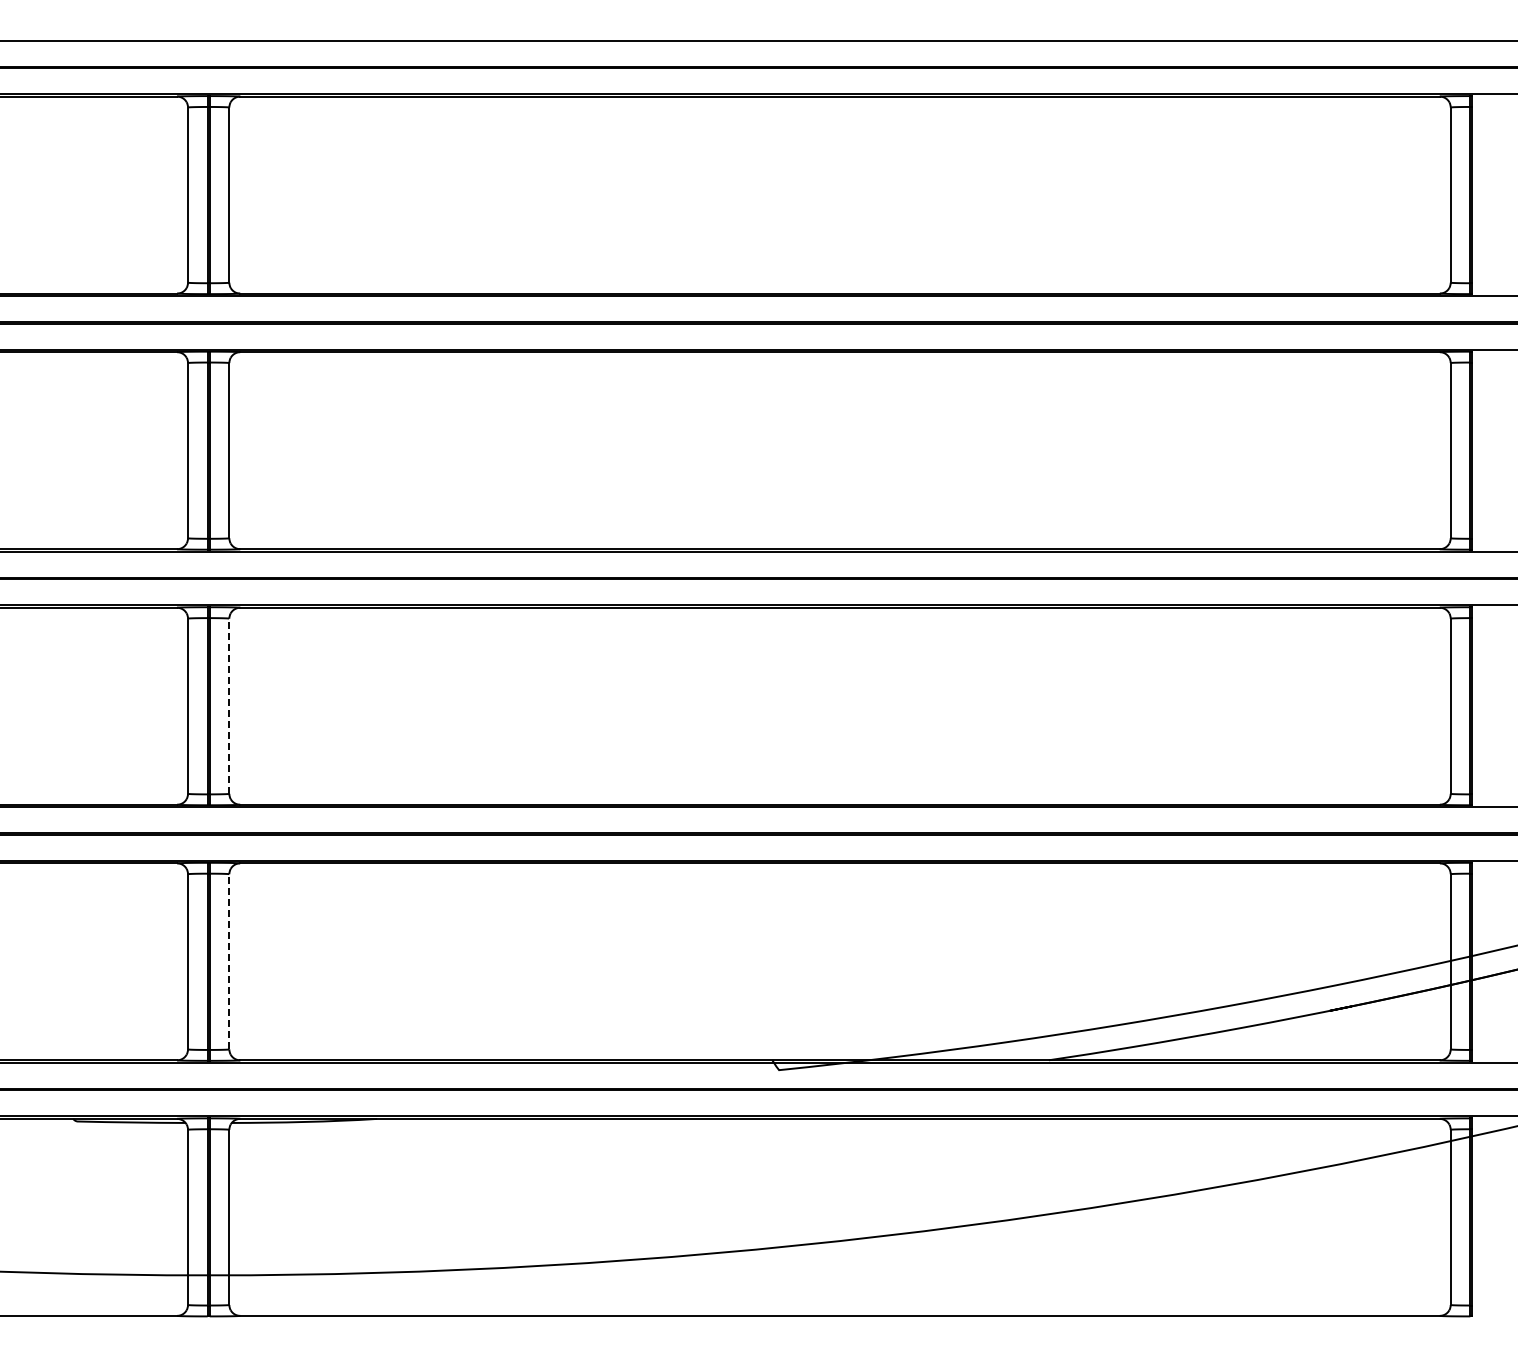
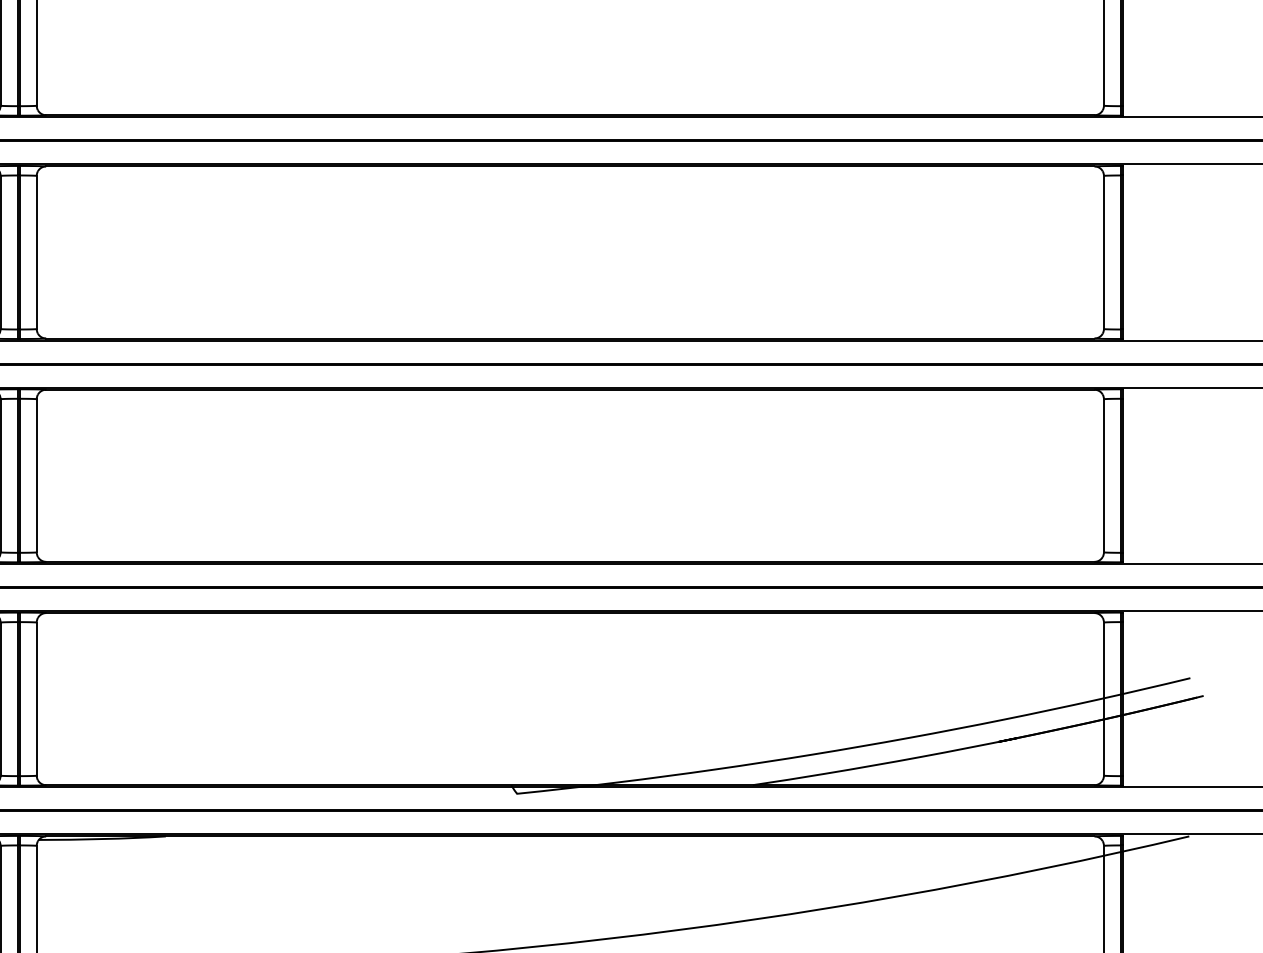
line: (229, 706) -> (36, 476), dashed -> solid
line: (229, 961) -> (36, 698), dashed -> solid

